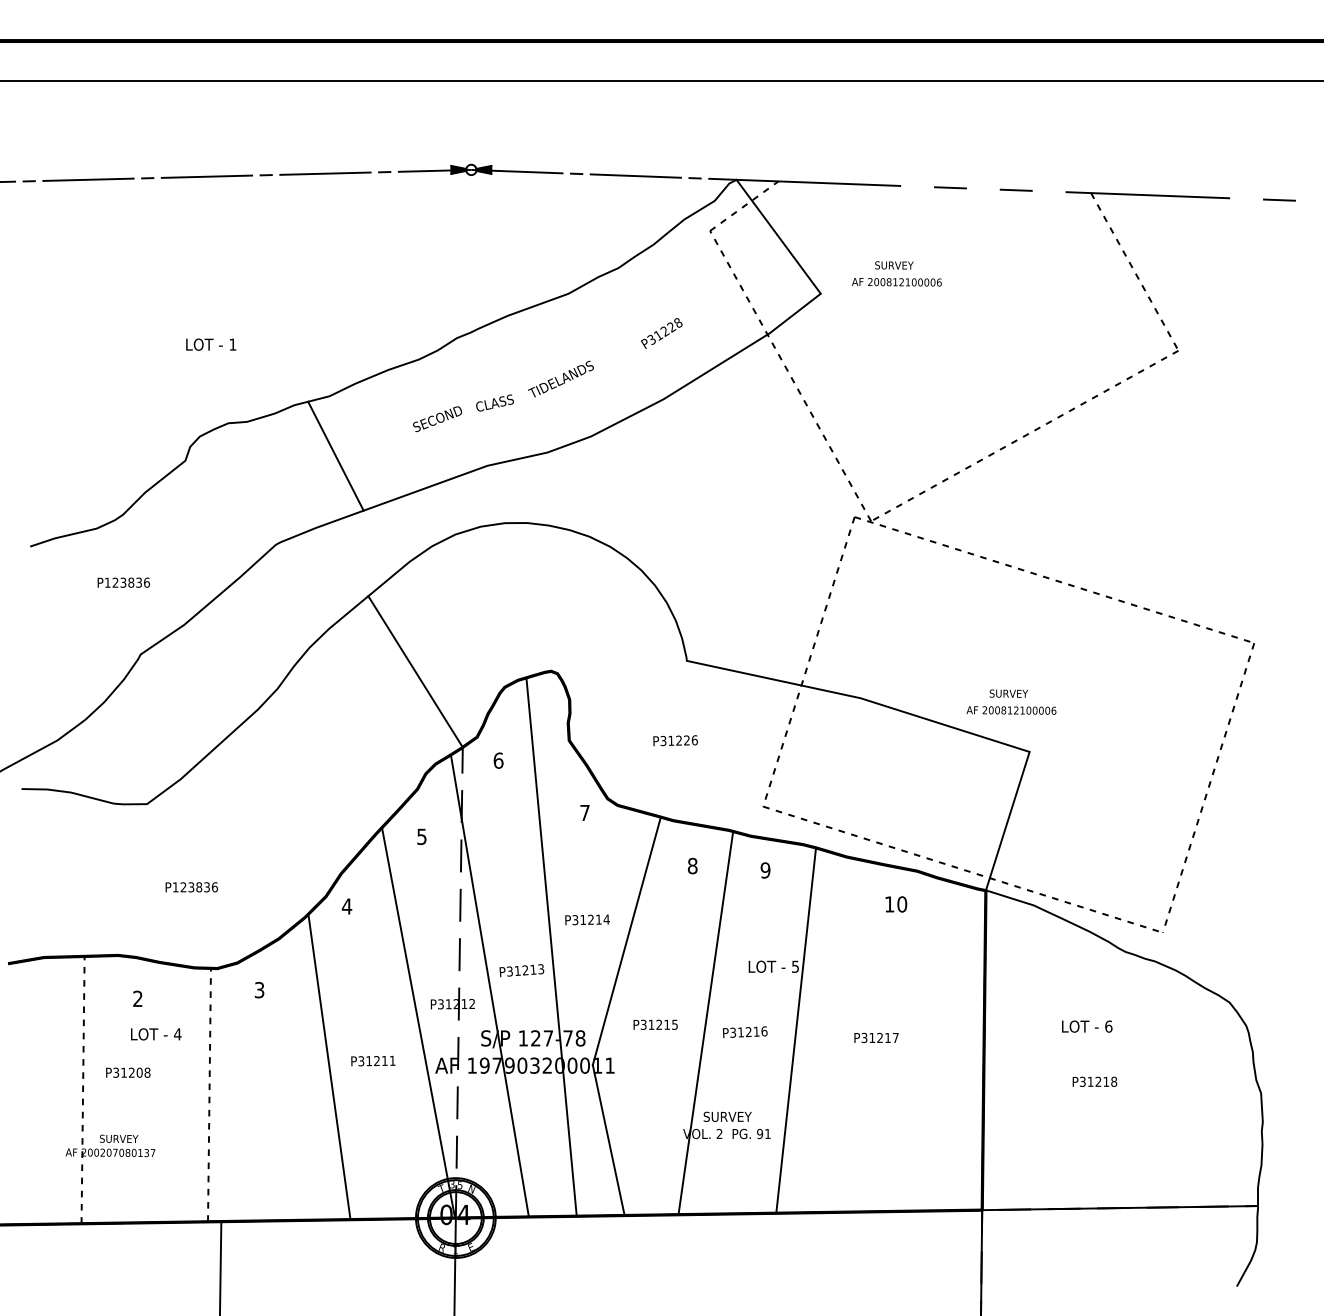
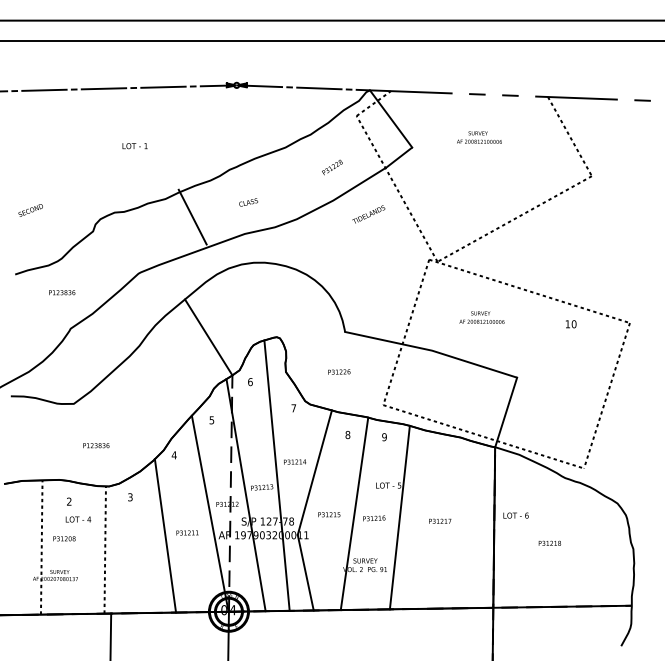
text: (896, 273) -> (479, 137), moved
text: (210, 345) -> (134, 146), moved
text: (560, 379) -> (368, 214), moved
text: (437, 419) -> (30, 210), moved
line: (335, 454) -> (192, 216), moved
text: (1010, 701) -> (481, 317), moved
text: (896, 904) -> (571, 324), moved
text: (1086, 1026) -> (515, 515), moved

